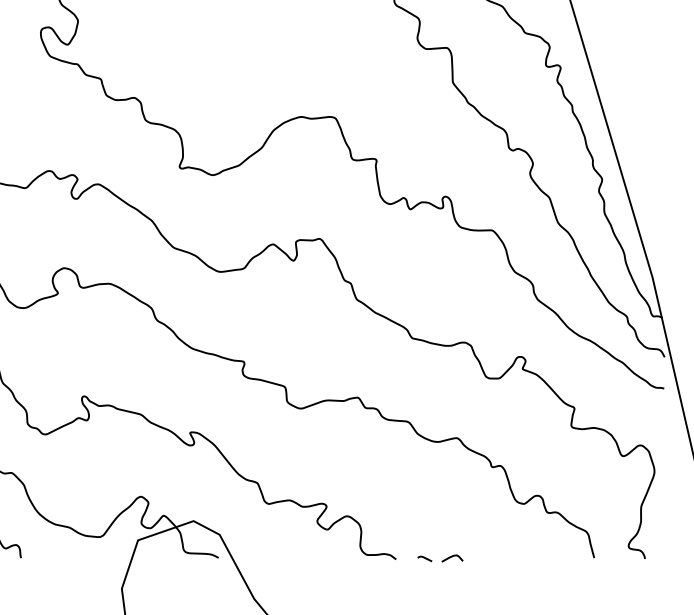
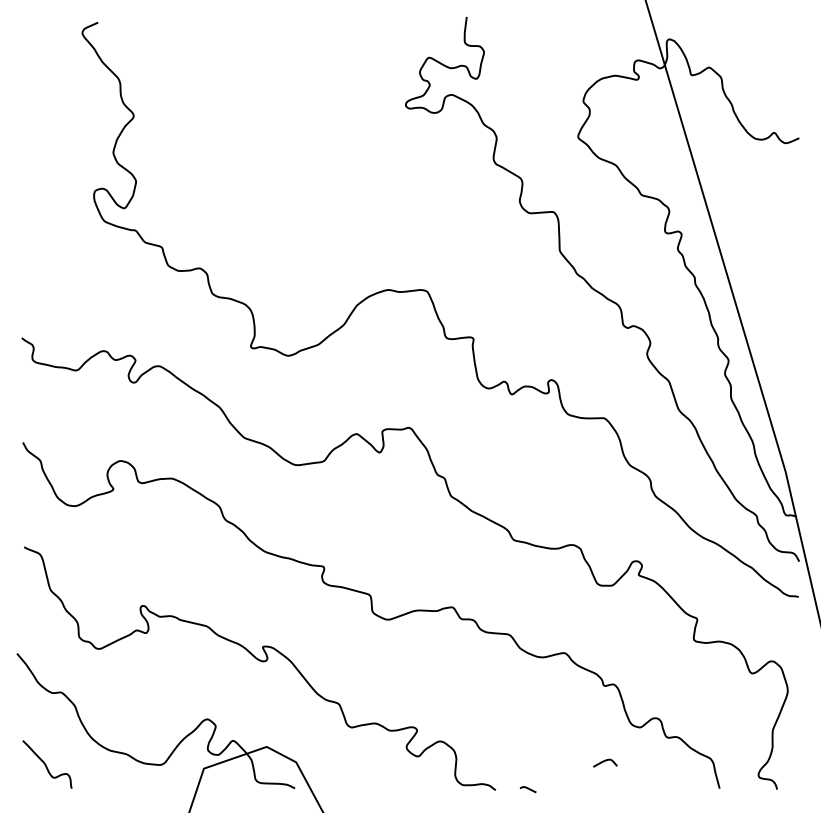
curve: (452, 557) -> (605, 761), moved

